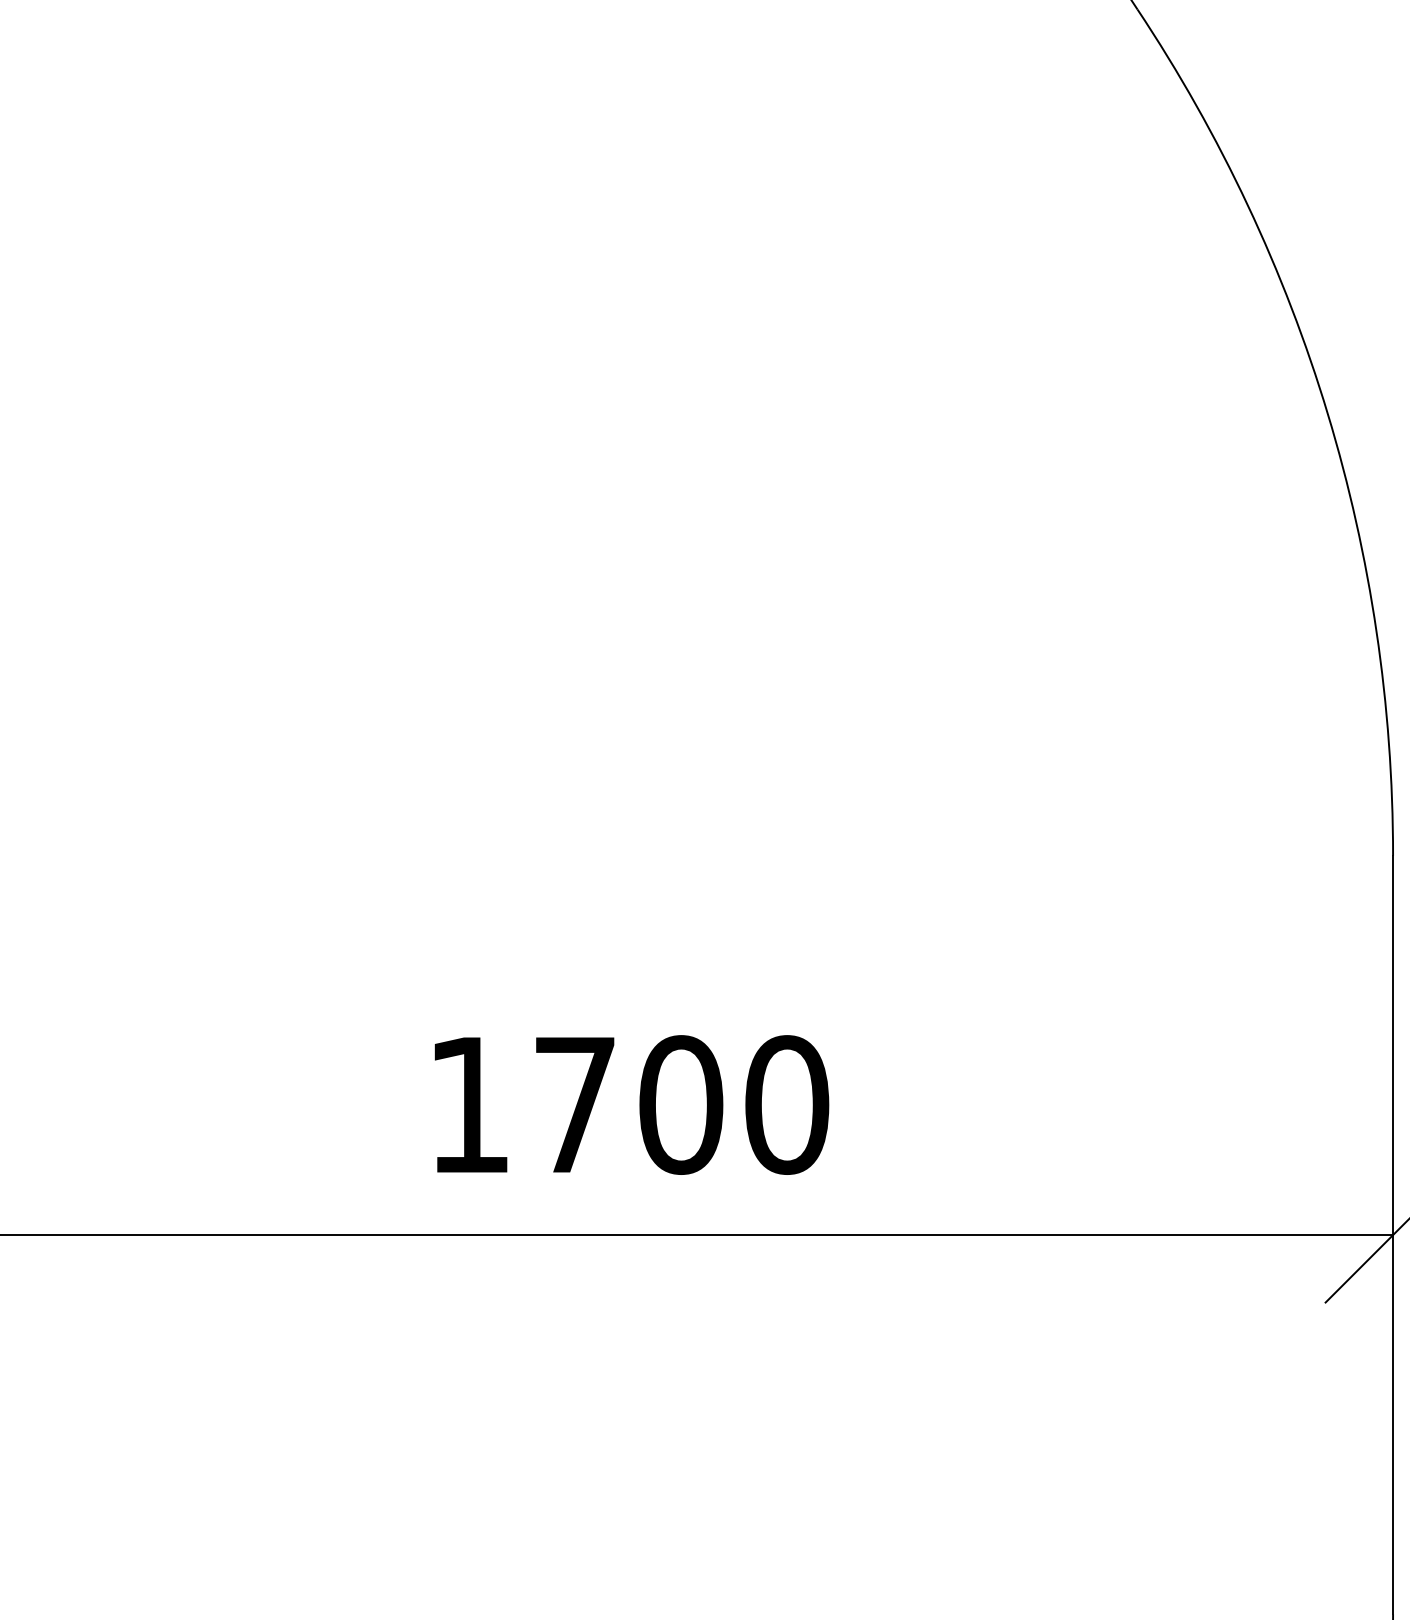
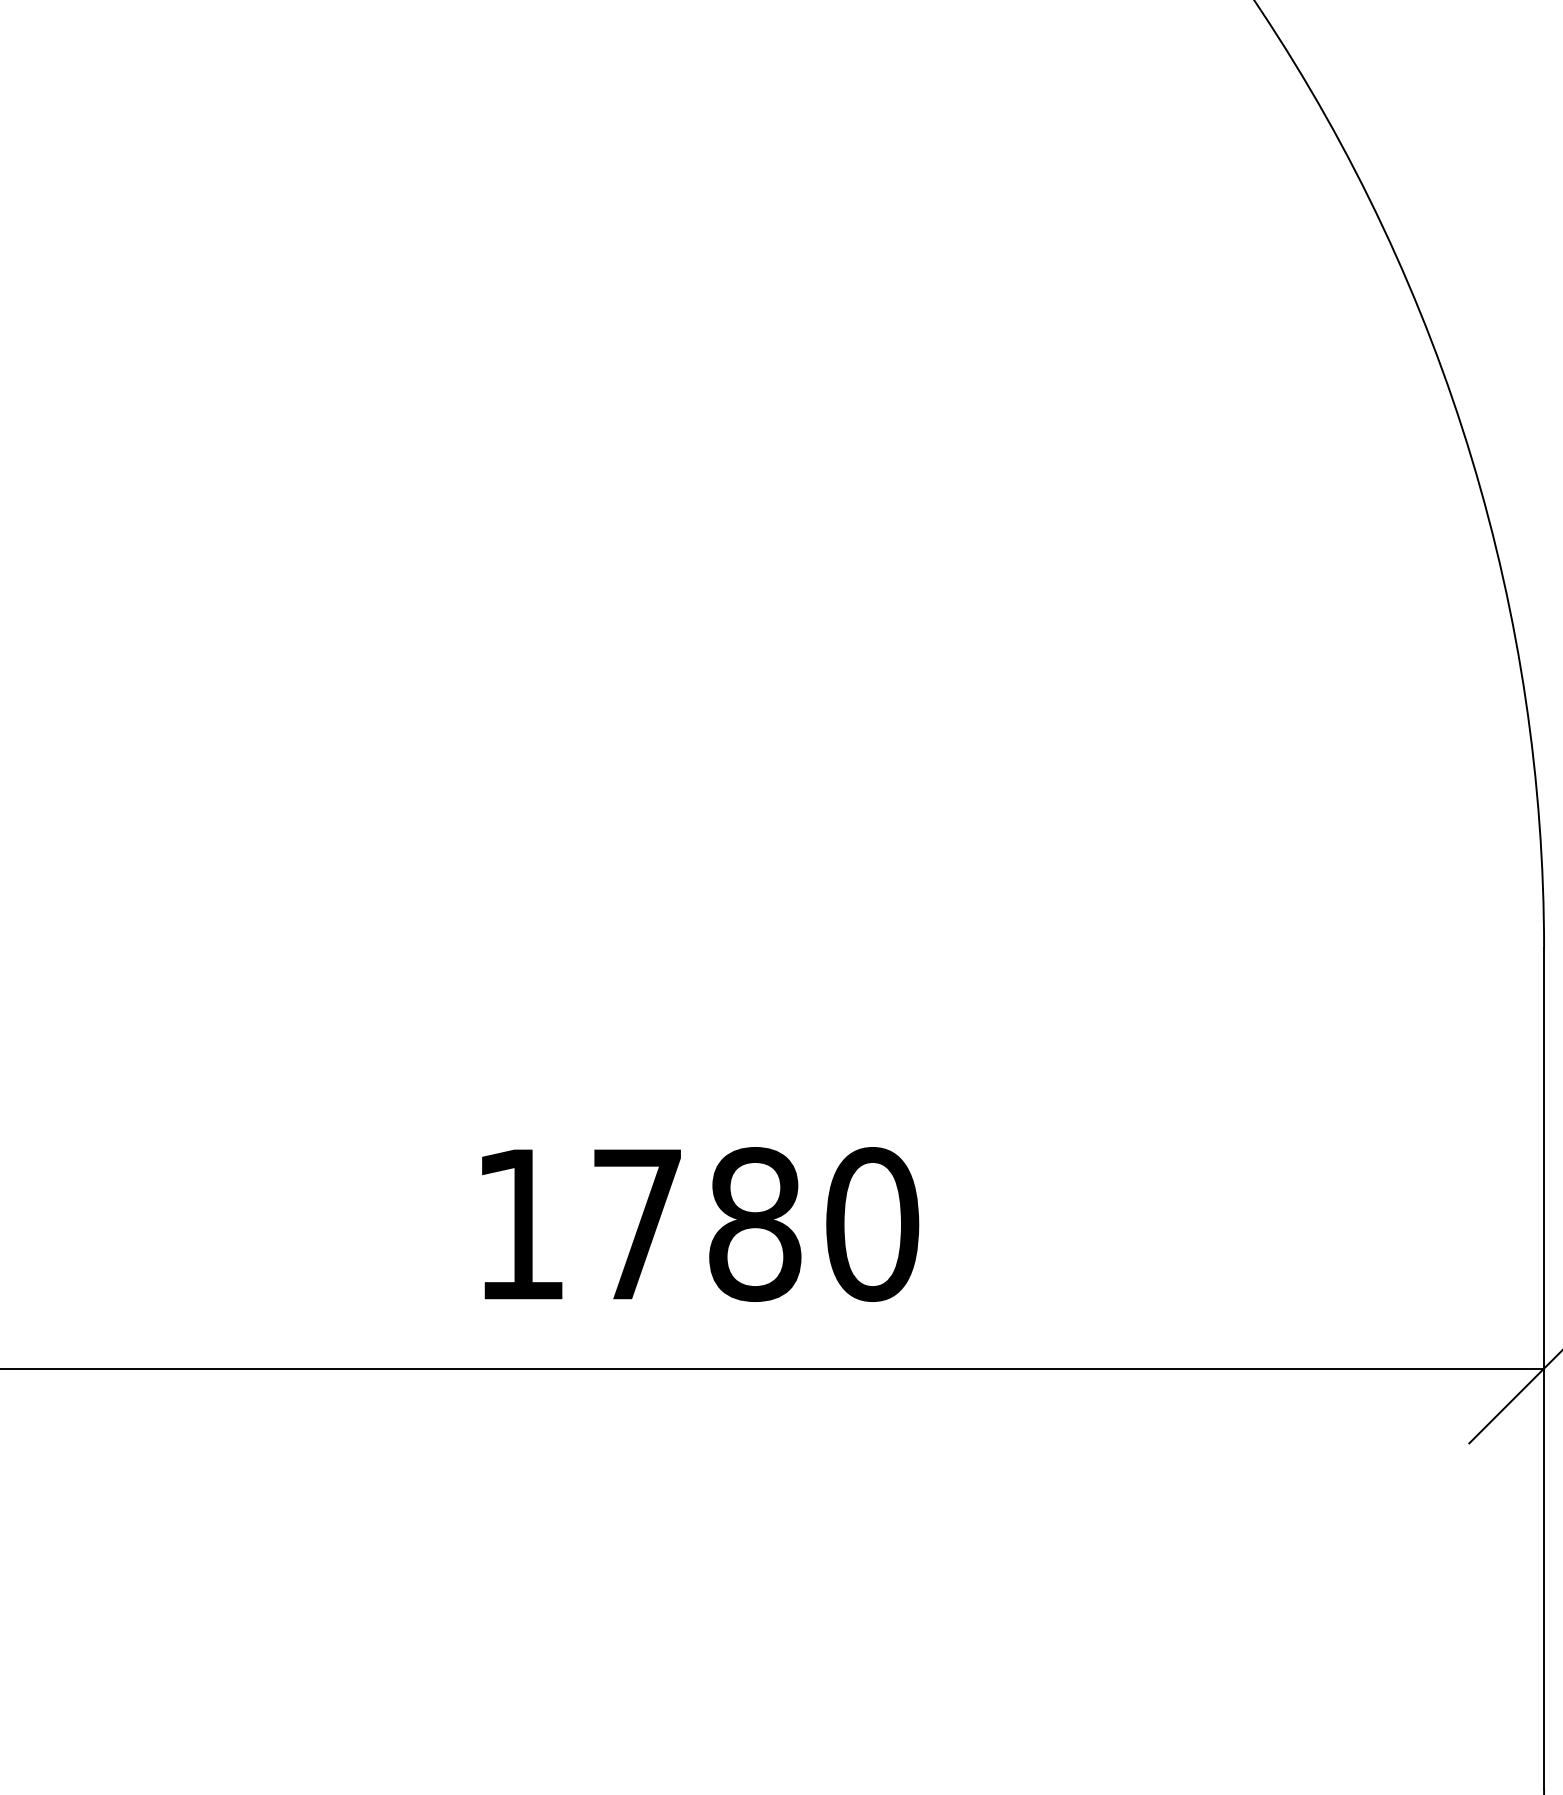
text: (680, 1105) -> (754, 1224), 1700 -> 1780

